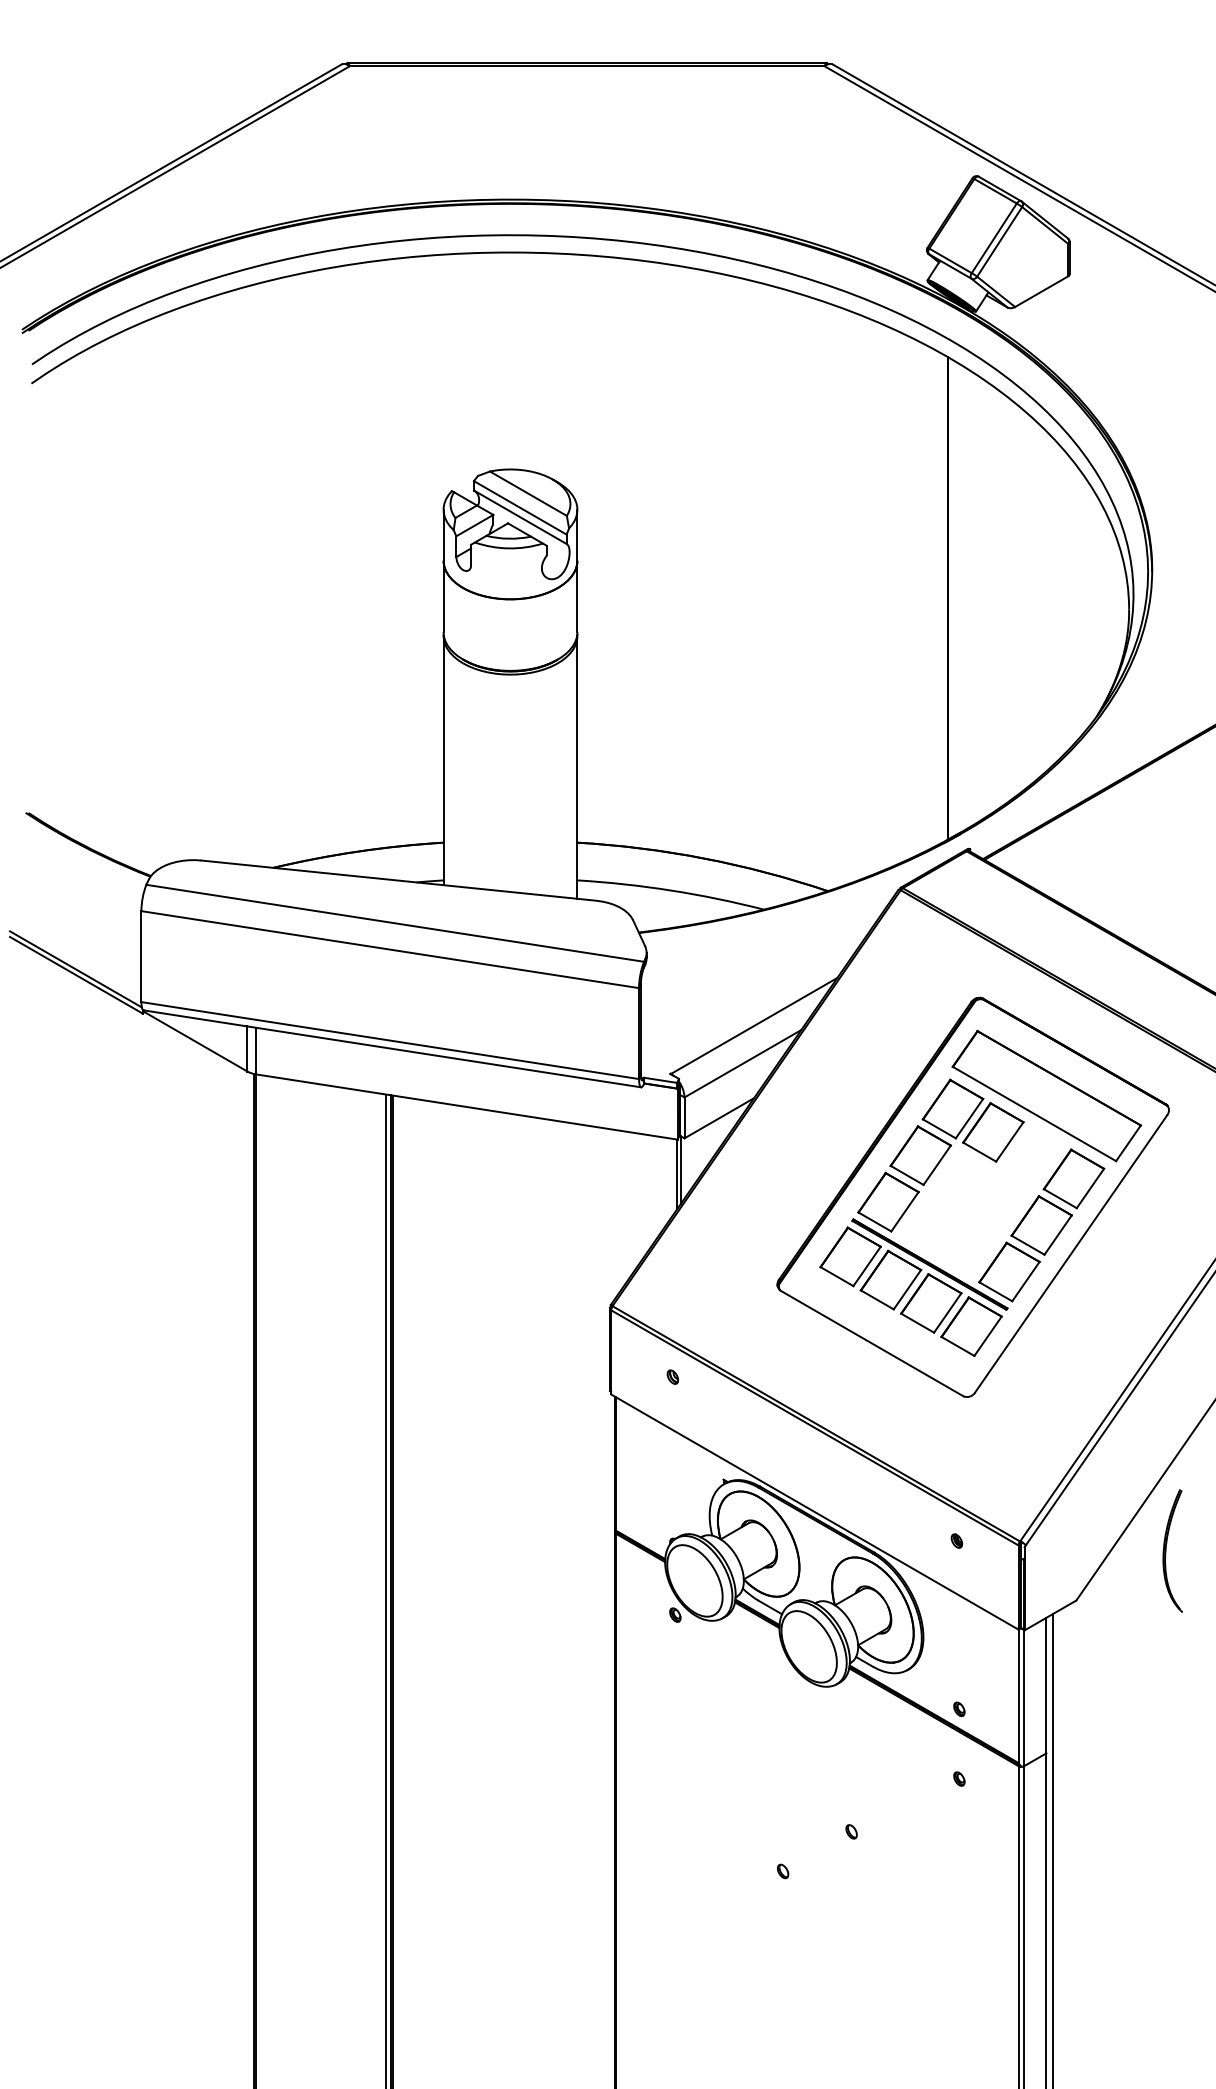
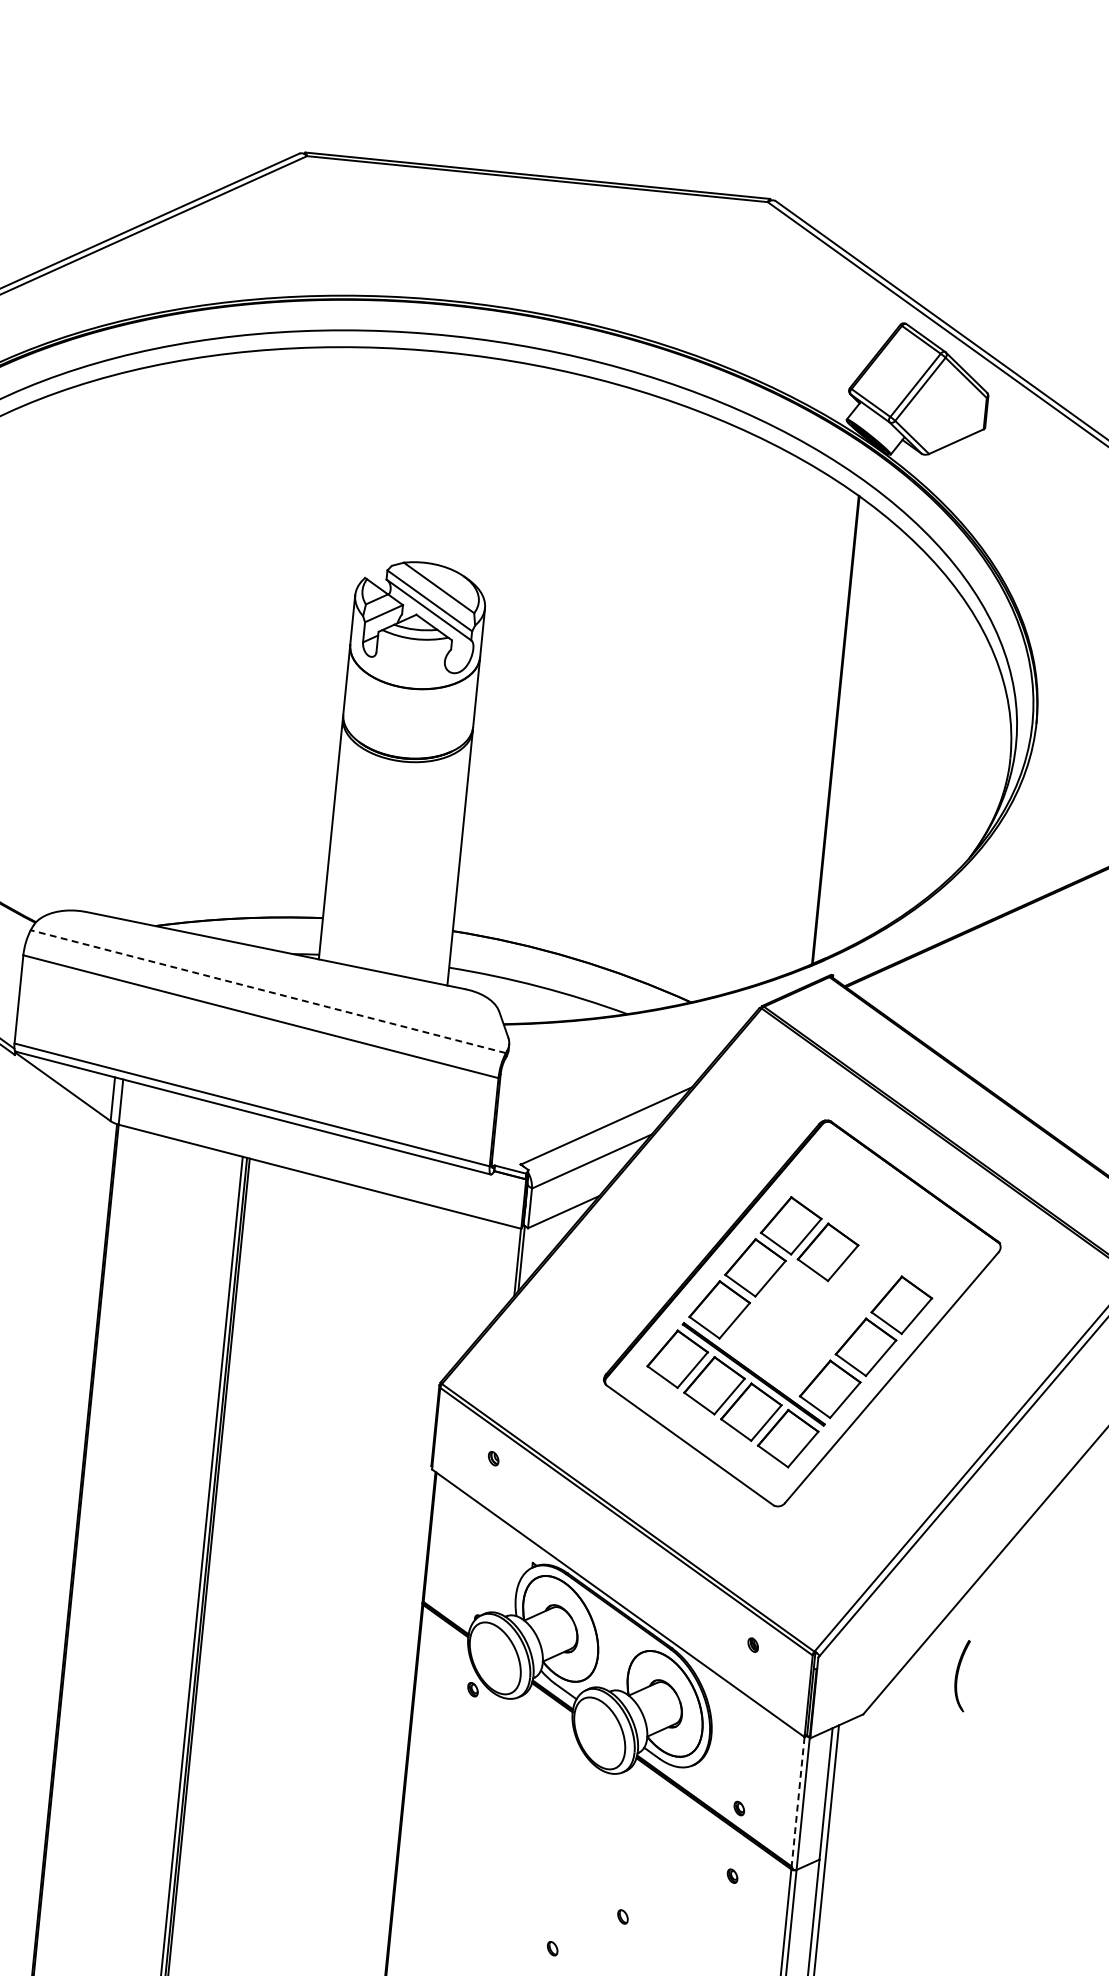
line: (395, 923) -> (268, 991), solid -> dashed
part: (1046, 1095) -> (883, 1221), removed
part: (1172, 1550) -> (961, 1675), size x0.6
line: (1018, 1696) -> (797, 1801), solid -> dashed

